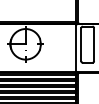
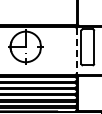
line: (76, 48) -> (76, 51), solid -> dashed

